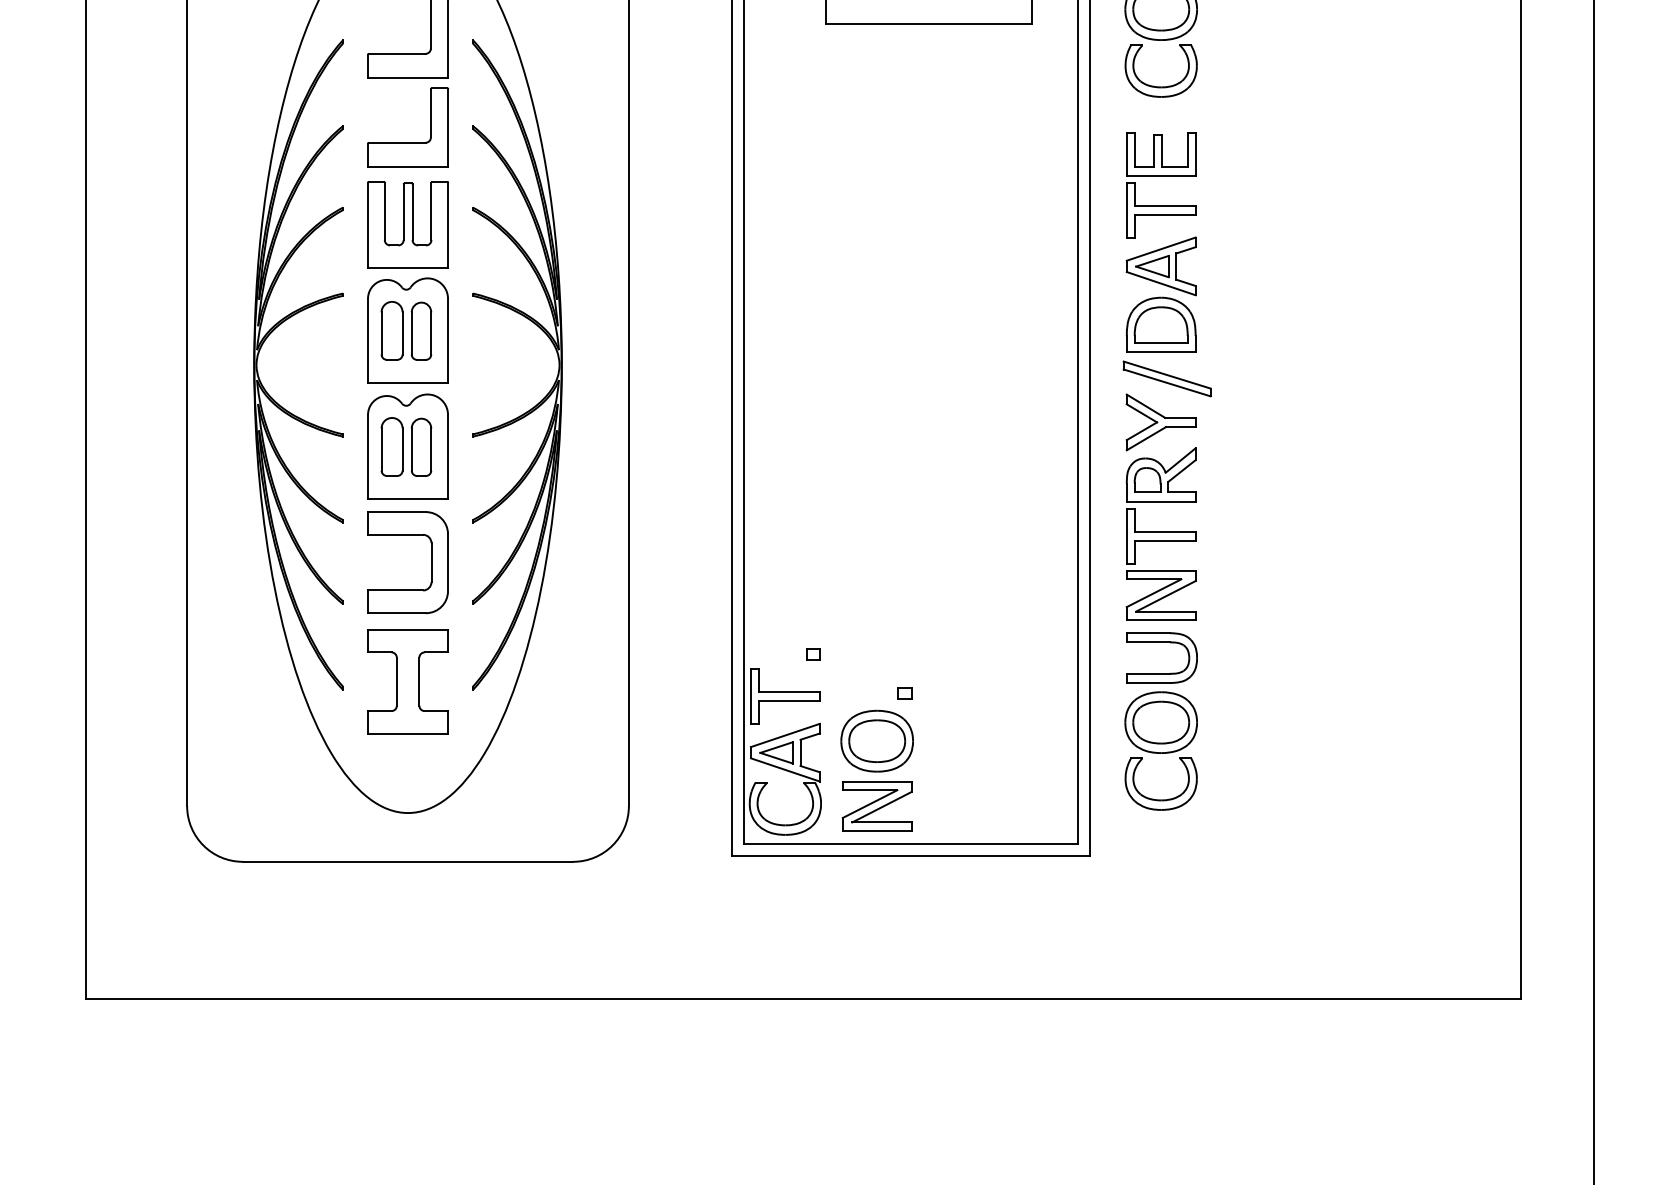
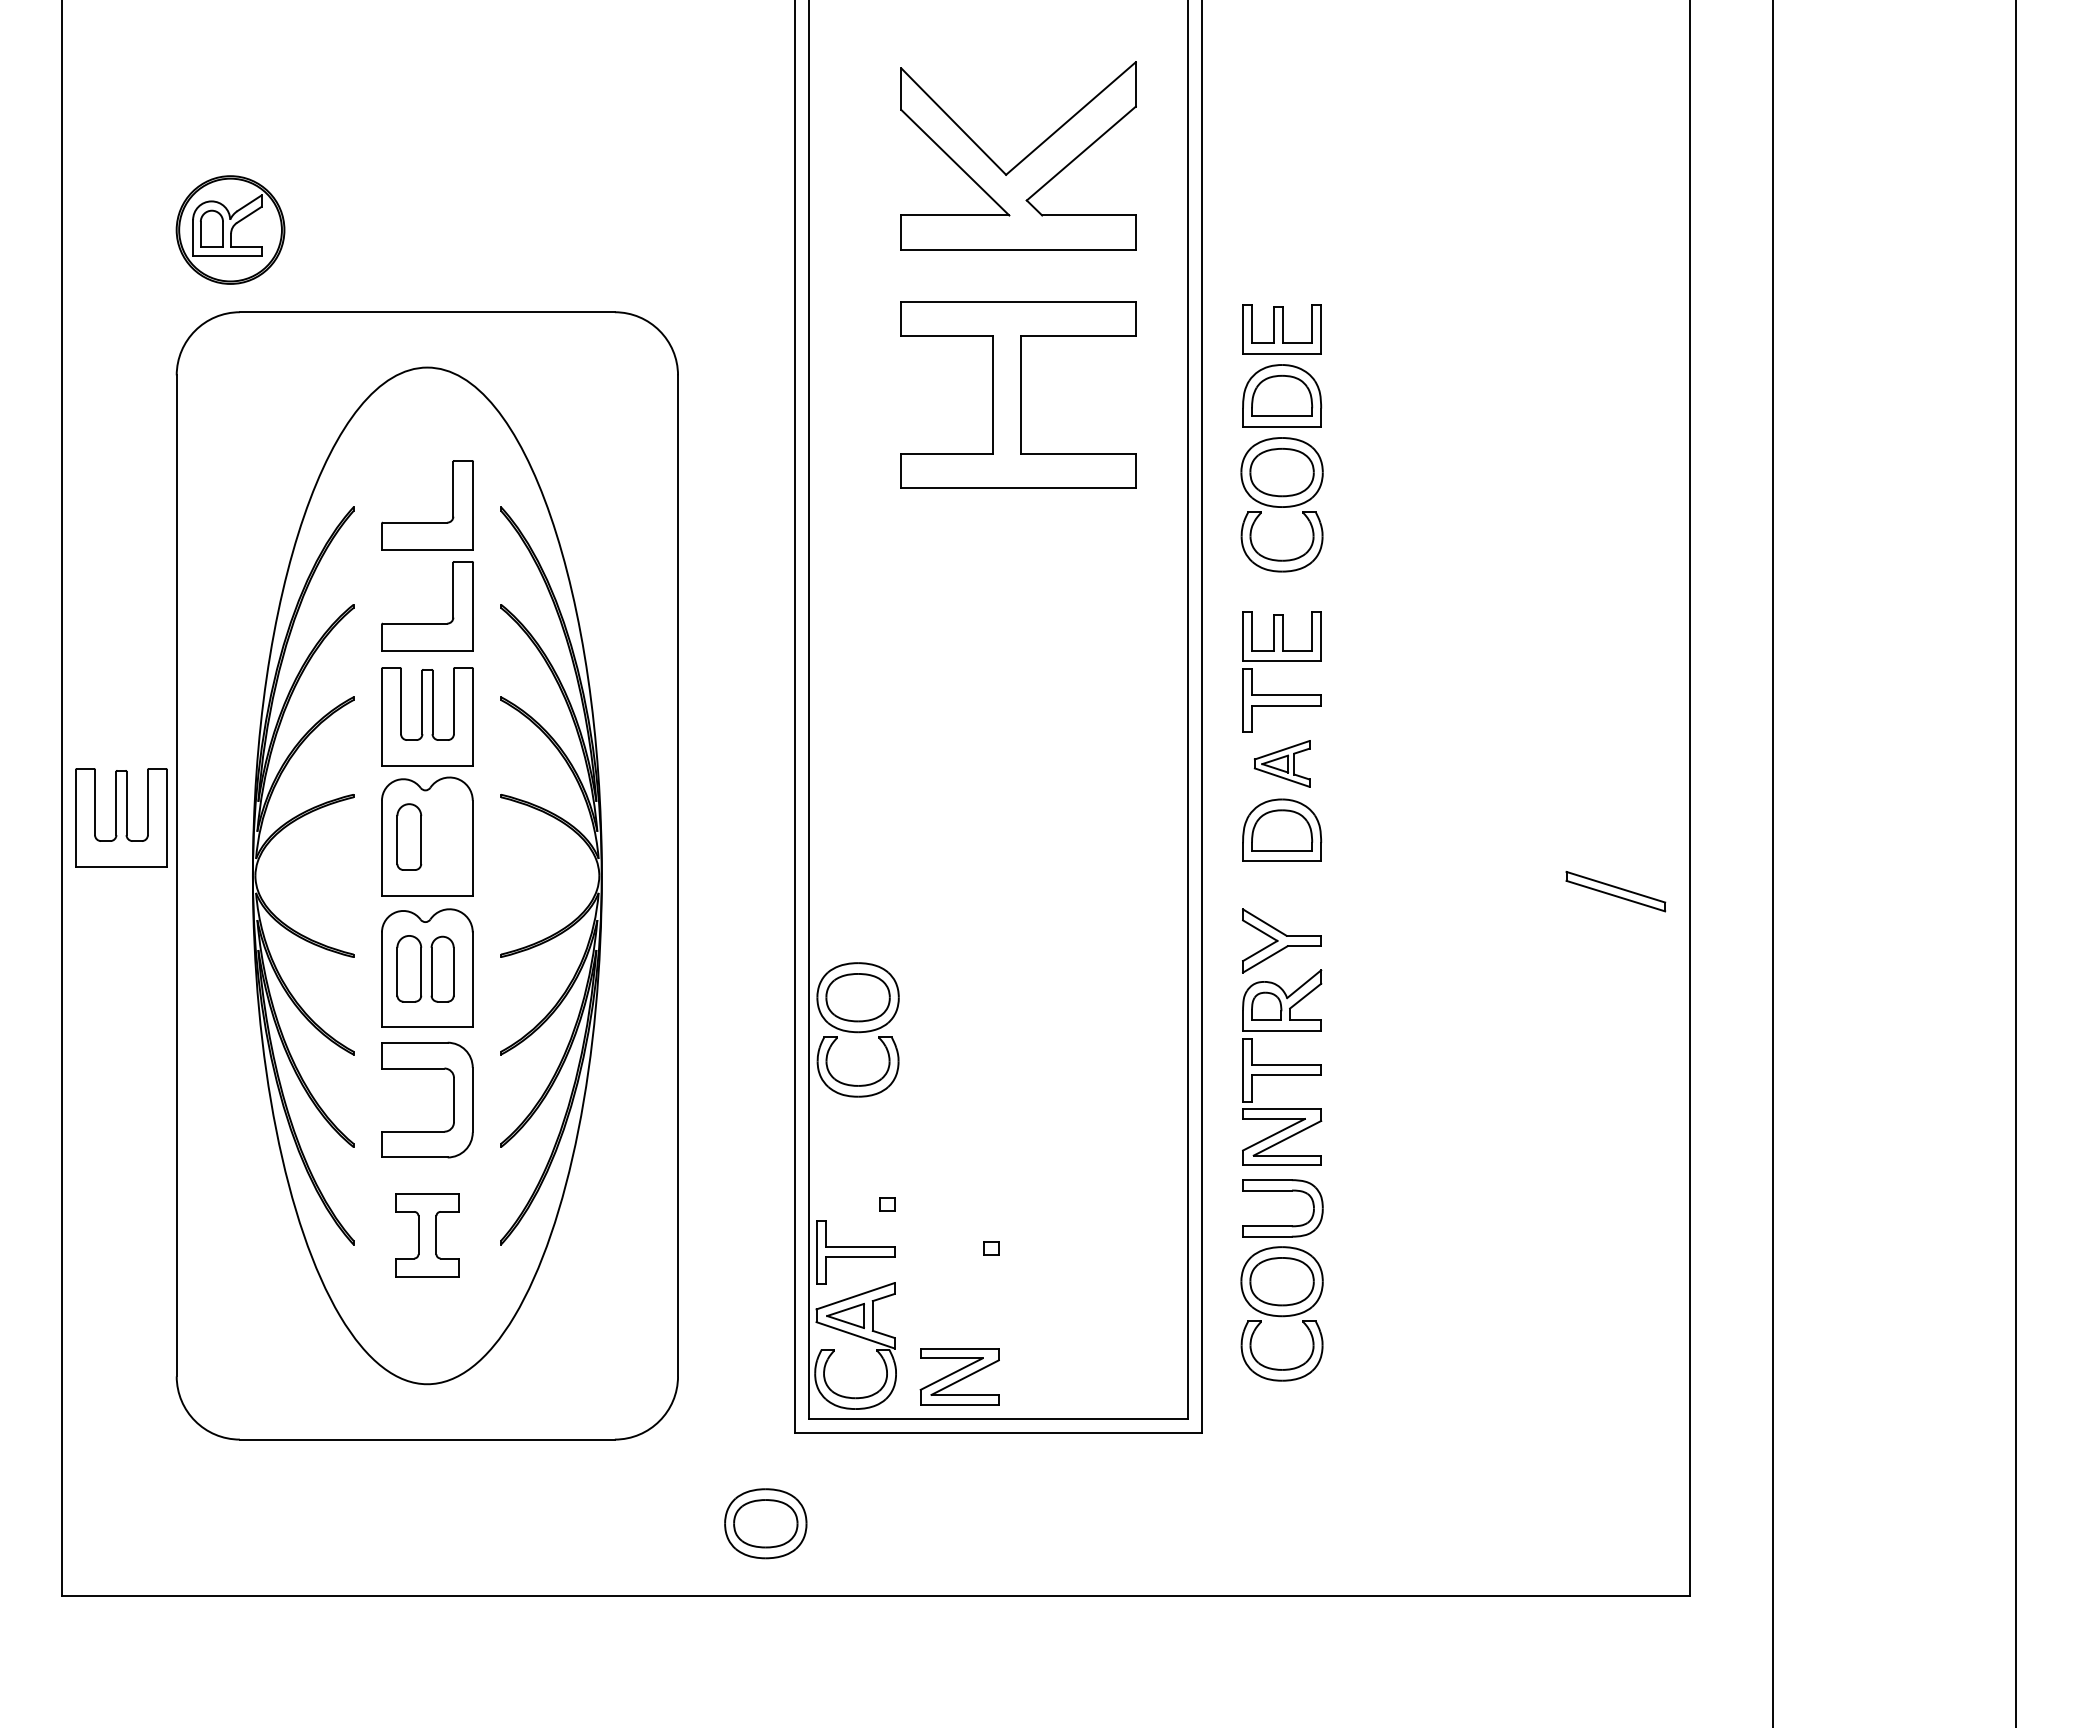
part: (1161, 266) -> (1282, 763), size x0.7
part: (138, 313) -> (121, 817), added
part: (421, 331) -> (442, 837), removed
part: (1166, 378) -> (1615, 891), moved
part: (787, 500) -> (857, 1029), added
part: (408, 681) -> (427, 1234), size x0.7
part: (876, 741) -> (765, 1523), moved

